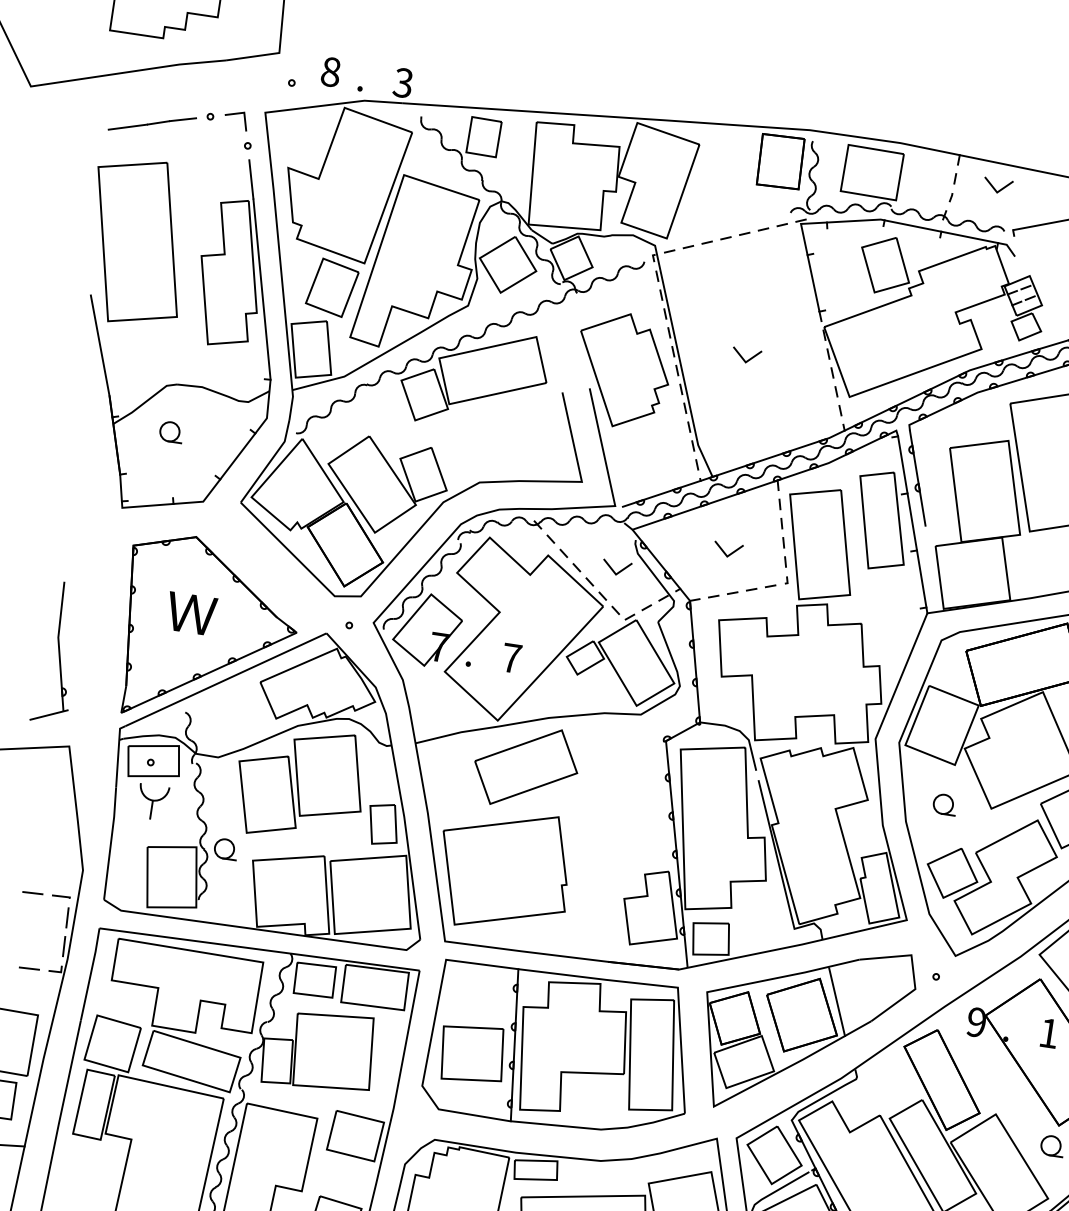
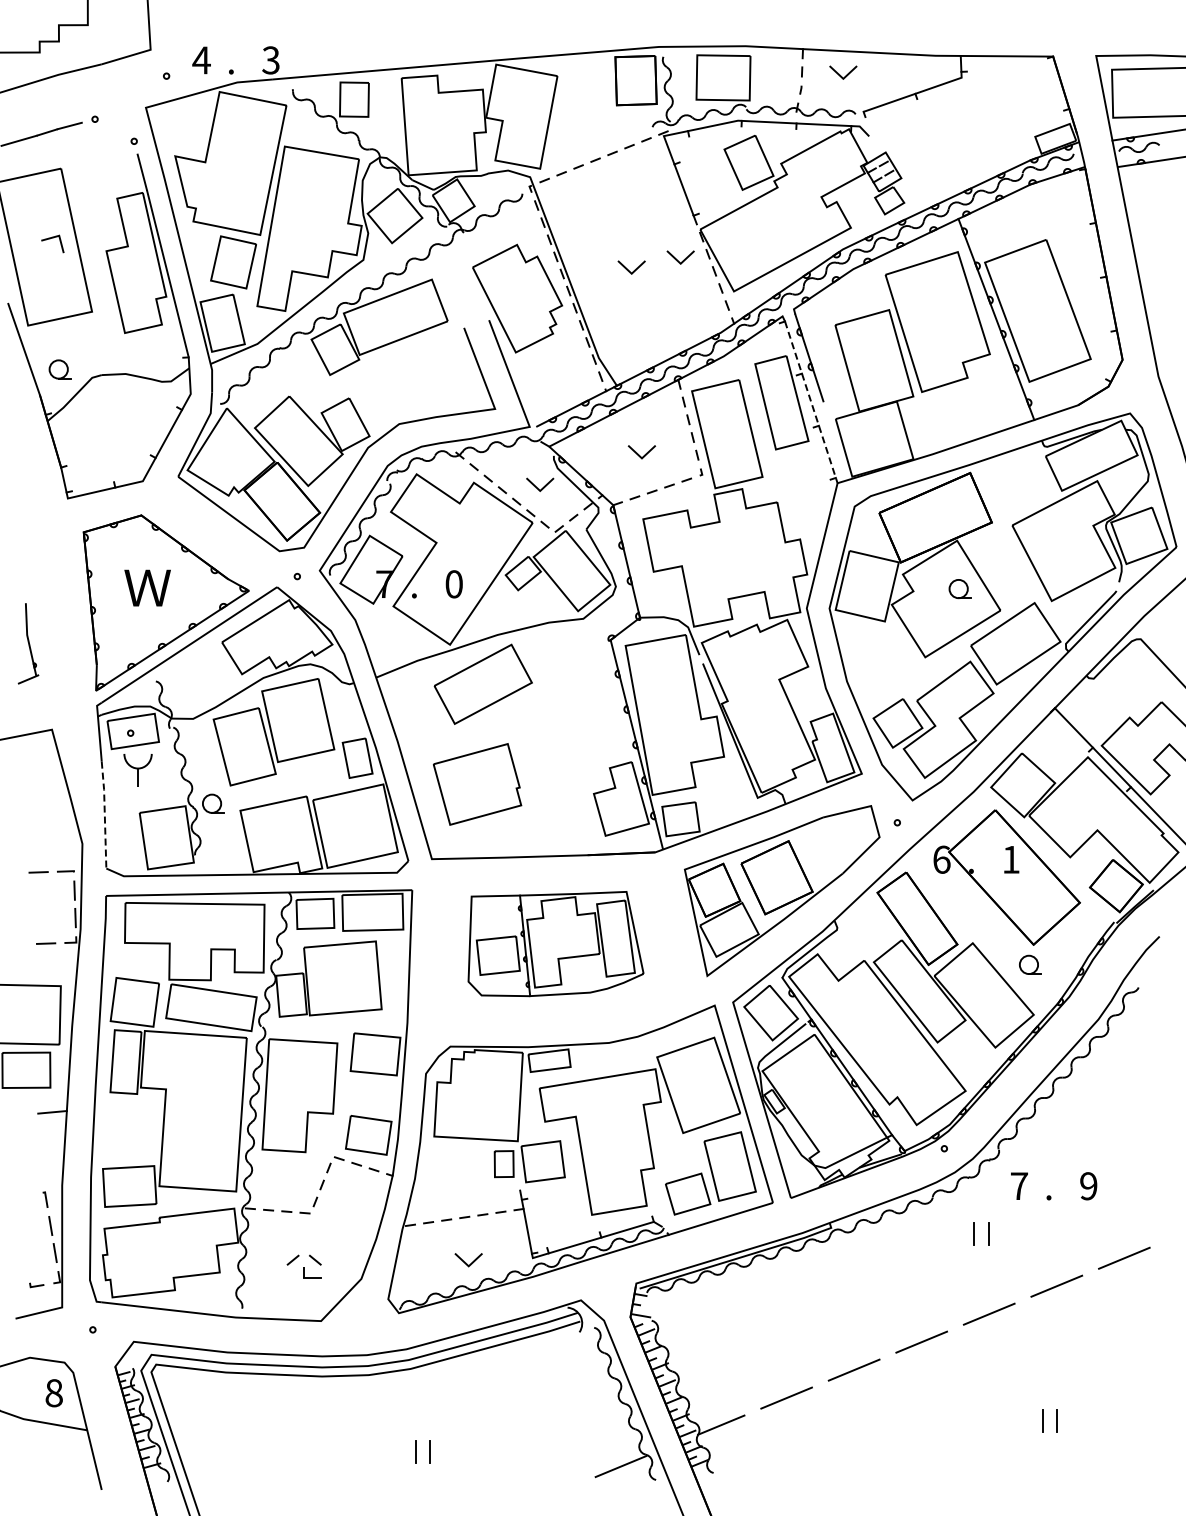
text: (330, 72) -> (201, 60), 8 -> 4
line: (234, 115) -> (50, 239), moved
line: (795, 354) -> (677, 259), added
part: (170, 431) -> (59, 369), moved
line: (912, 525) -> (811, 402), solid -> dashed
part: (58, 652) -> (28, 643), size x0.6
text: (510, 658) -> (453, 584), 7 -> 0
part: (944, 804) -> (959, 589), moved
line: (110, 844) -> (104, 815), solid -> dashed
part: (504, 870) -> (477, 784), size x0.7
line: (836, 1002) -> (807, 860), removed
text: (976, 1022) -> (941, 859), 9 -> 6
part: (560, 1048) -> (555, 943), size x0.7

